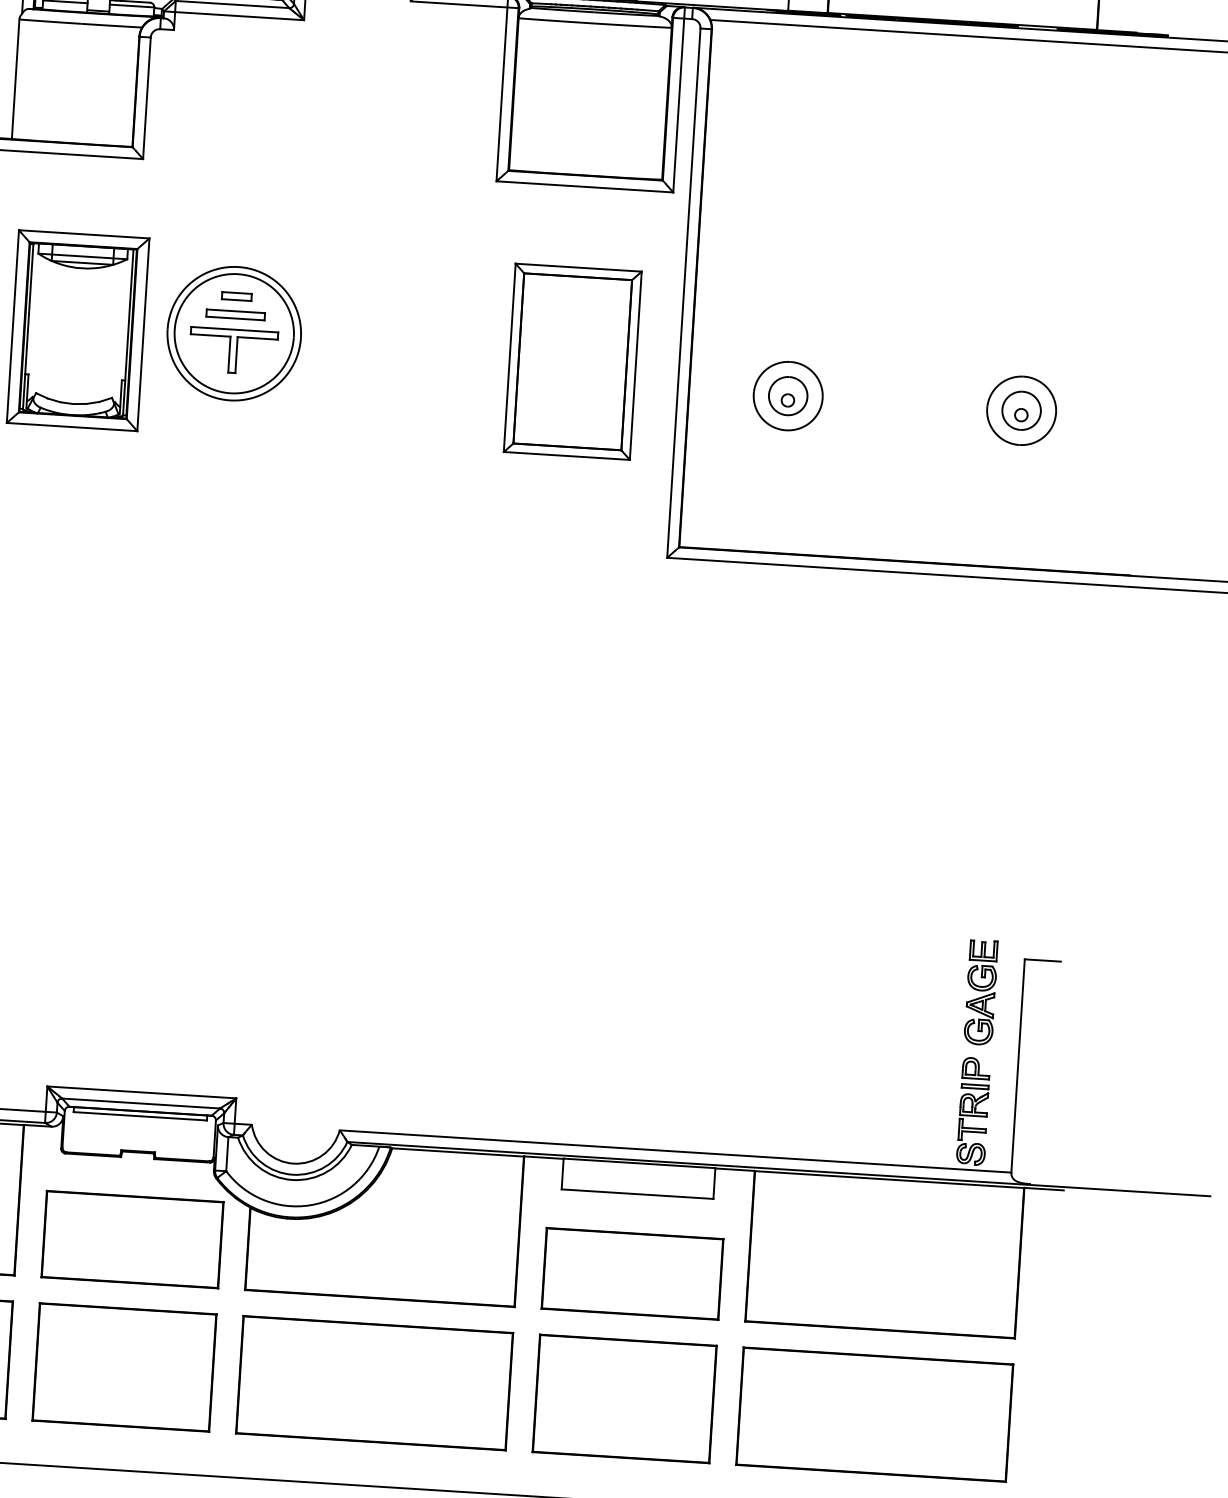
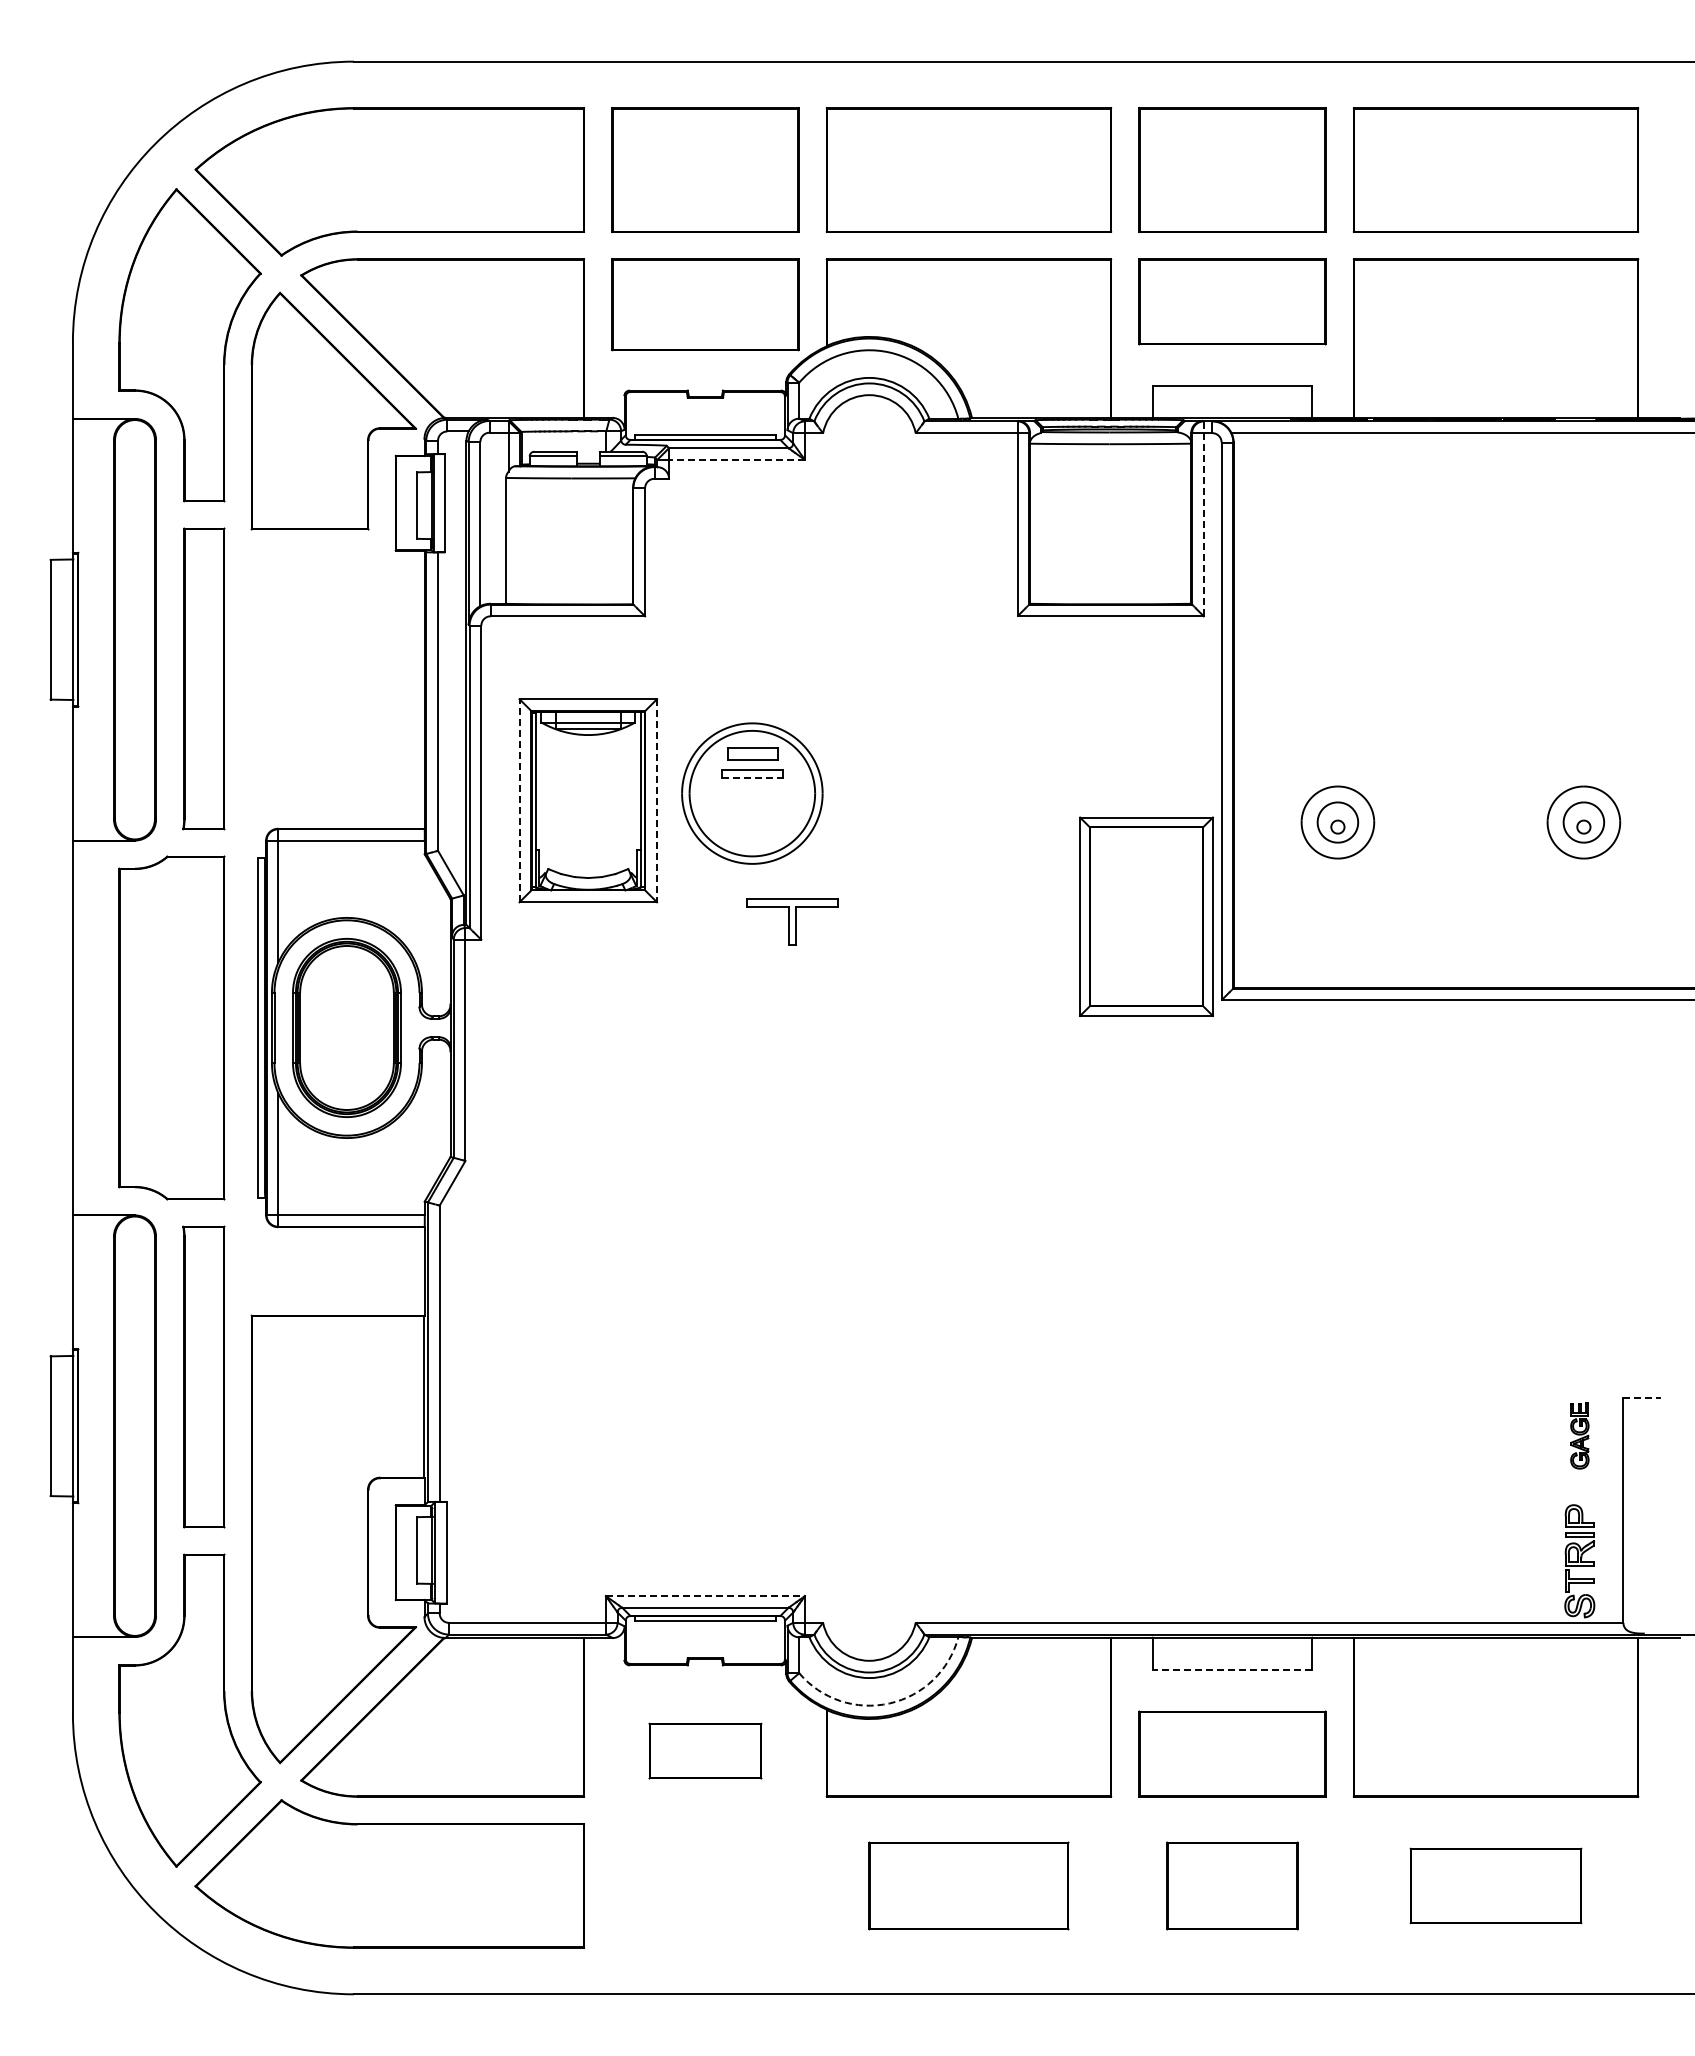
line: (240, 15) -> (737, 459), solid -> dashed
line: (678, 99) -> (1203, 518), solid -> dashed
part: (236, 296) -> (752, 754), size x1.6
line: (235, 318) -> (752, 777), solid -> dashed
line: (12, 326) -> (519, 800), solid -> dashed
line: (143, 334) -> (657, 800), solid -> dashed
part: (233, 350) -> (792, 921), moved
part: (572, 361) -> (1146, 916), moved
line: (1042, 960) -> (1642, 1398), solid -> dashed
part: (980, 992) -> (1579, 1435), size x0.6
line: (141, 1092) -> (705, 1596), solid -> dashed
line: (637, 1194) -> (1232, 1670), solid -> dashed
arc: (310, 1205) -> (889, 1703), solid -> dashed
part: (132, 1238) -> (705, 1750), size x0.6
part: (124, 1367) -> (705, 1885), removed
part: (374, 1382) -> (968, 1885), size x0.7
part: (624, 1398) -> (1232, 1885), size x0.7
part: (874, 1414) -> (1495, 1885), size x0.6

